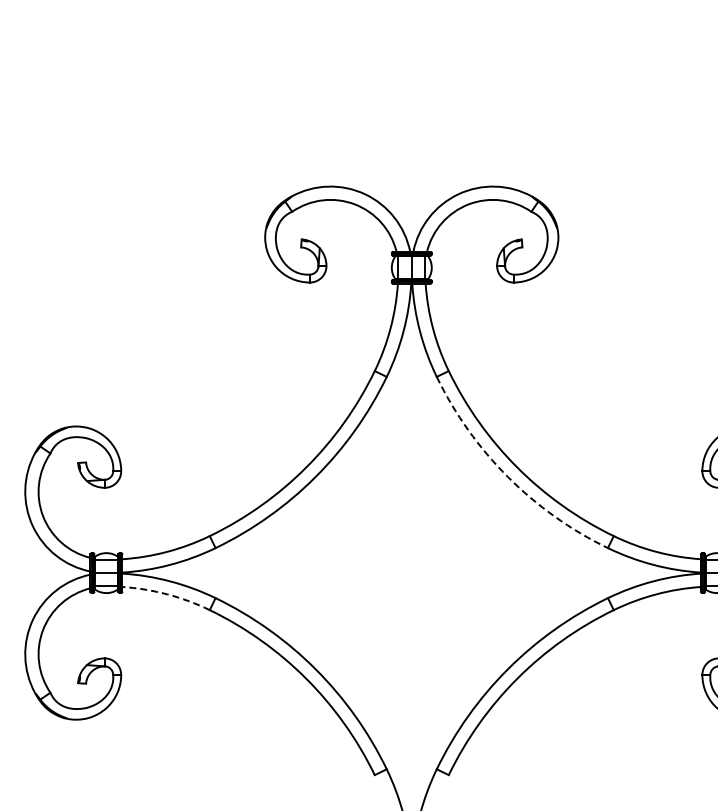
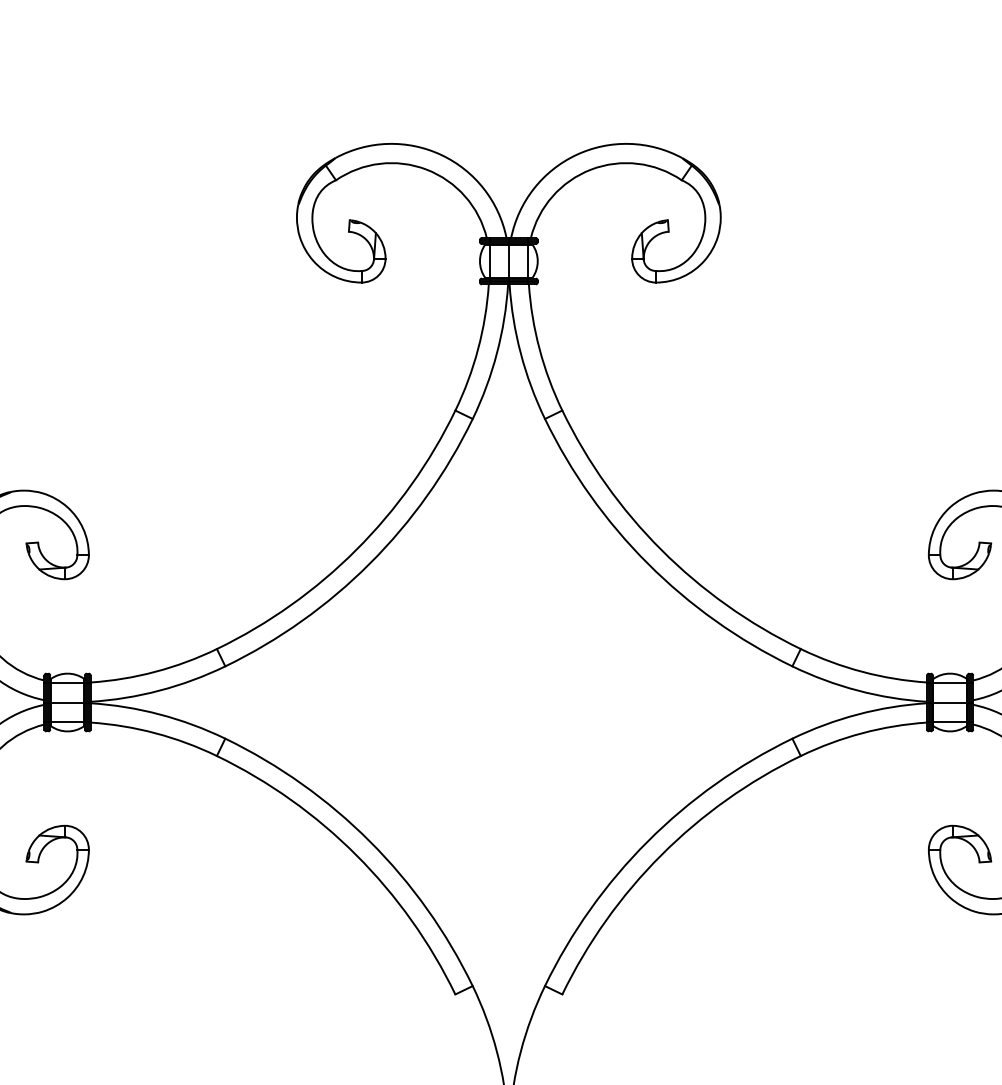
arc: (507, 476) -> (647, 562), dashed -> solid
arc: (167, 594) -> (155, 733), dashed -> solid

